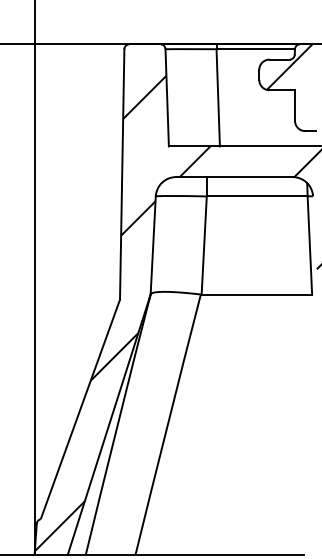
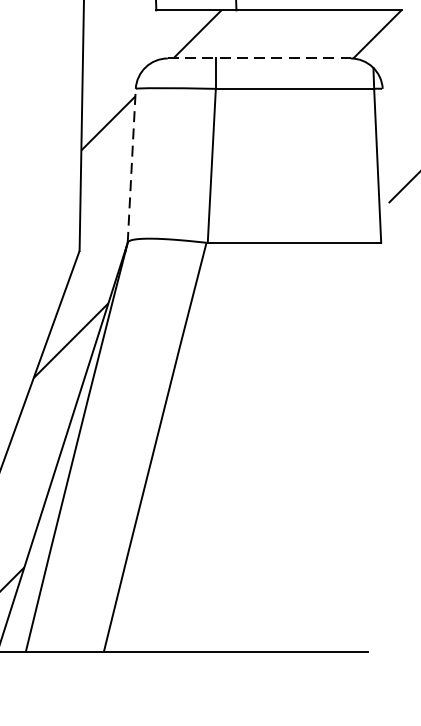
line: (234, 177) -> (259, 59), solid -> dashed
line: (153, 244) -> (132, 164), solid -> dashed

